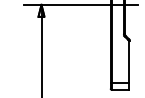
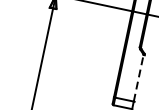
line: (128, 61) -> (138, 77), solid -> dashed

